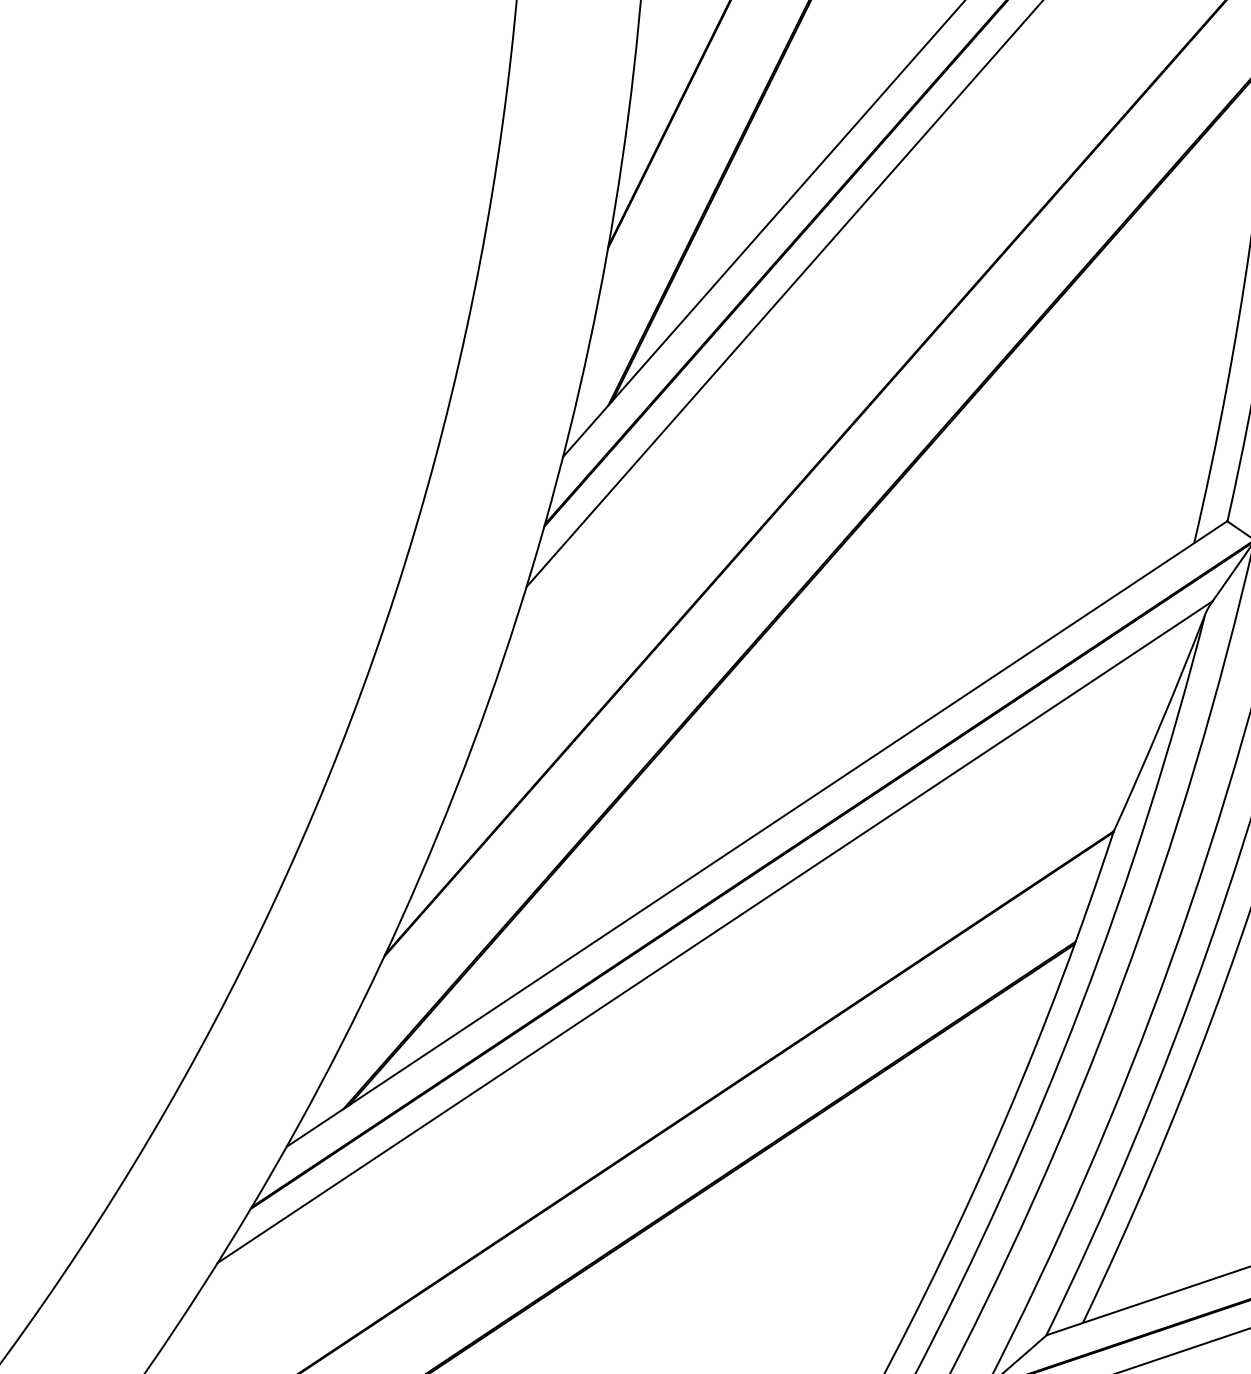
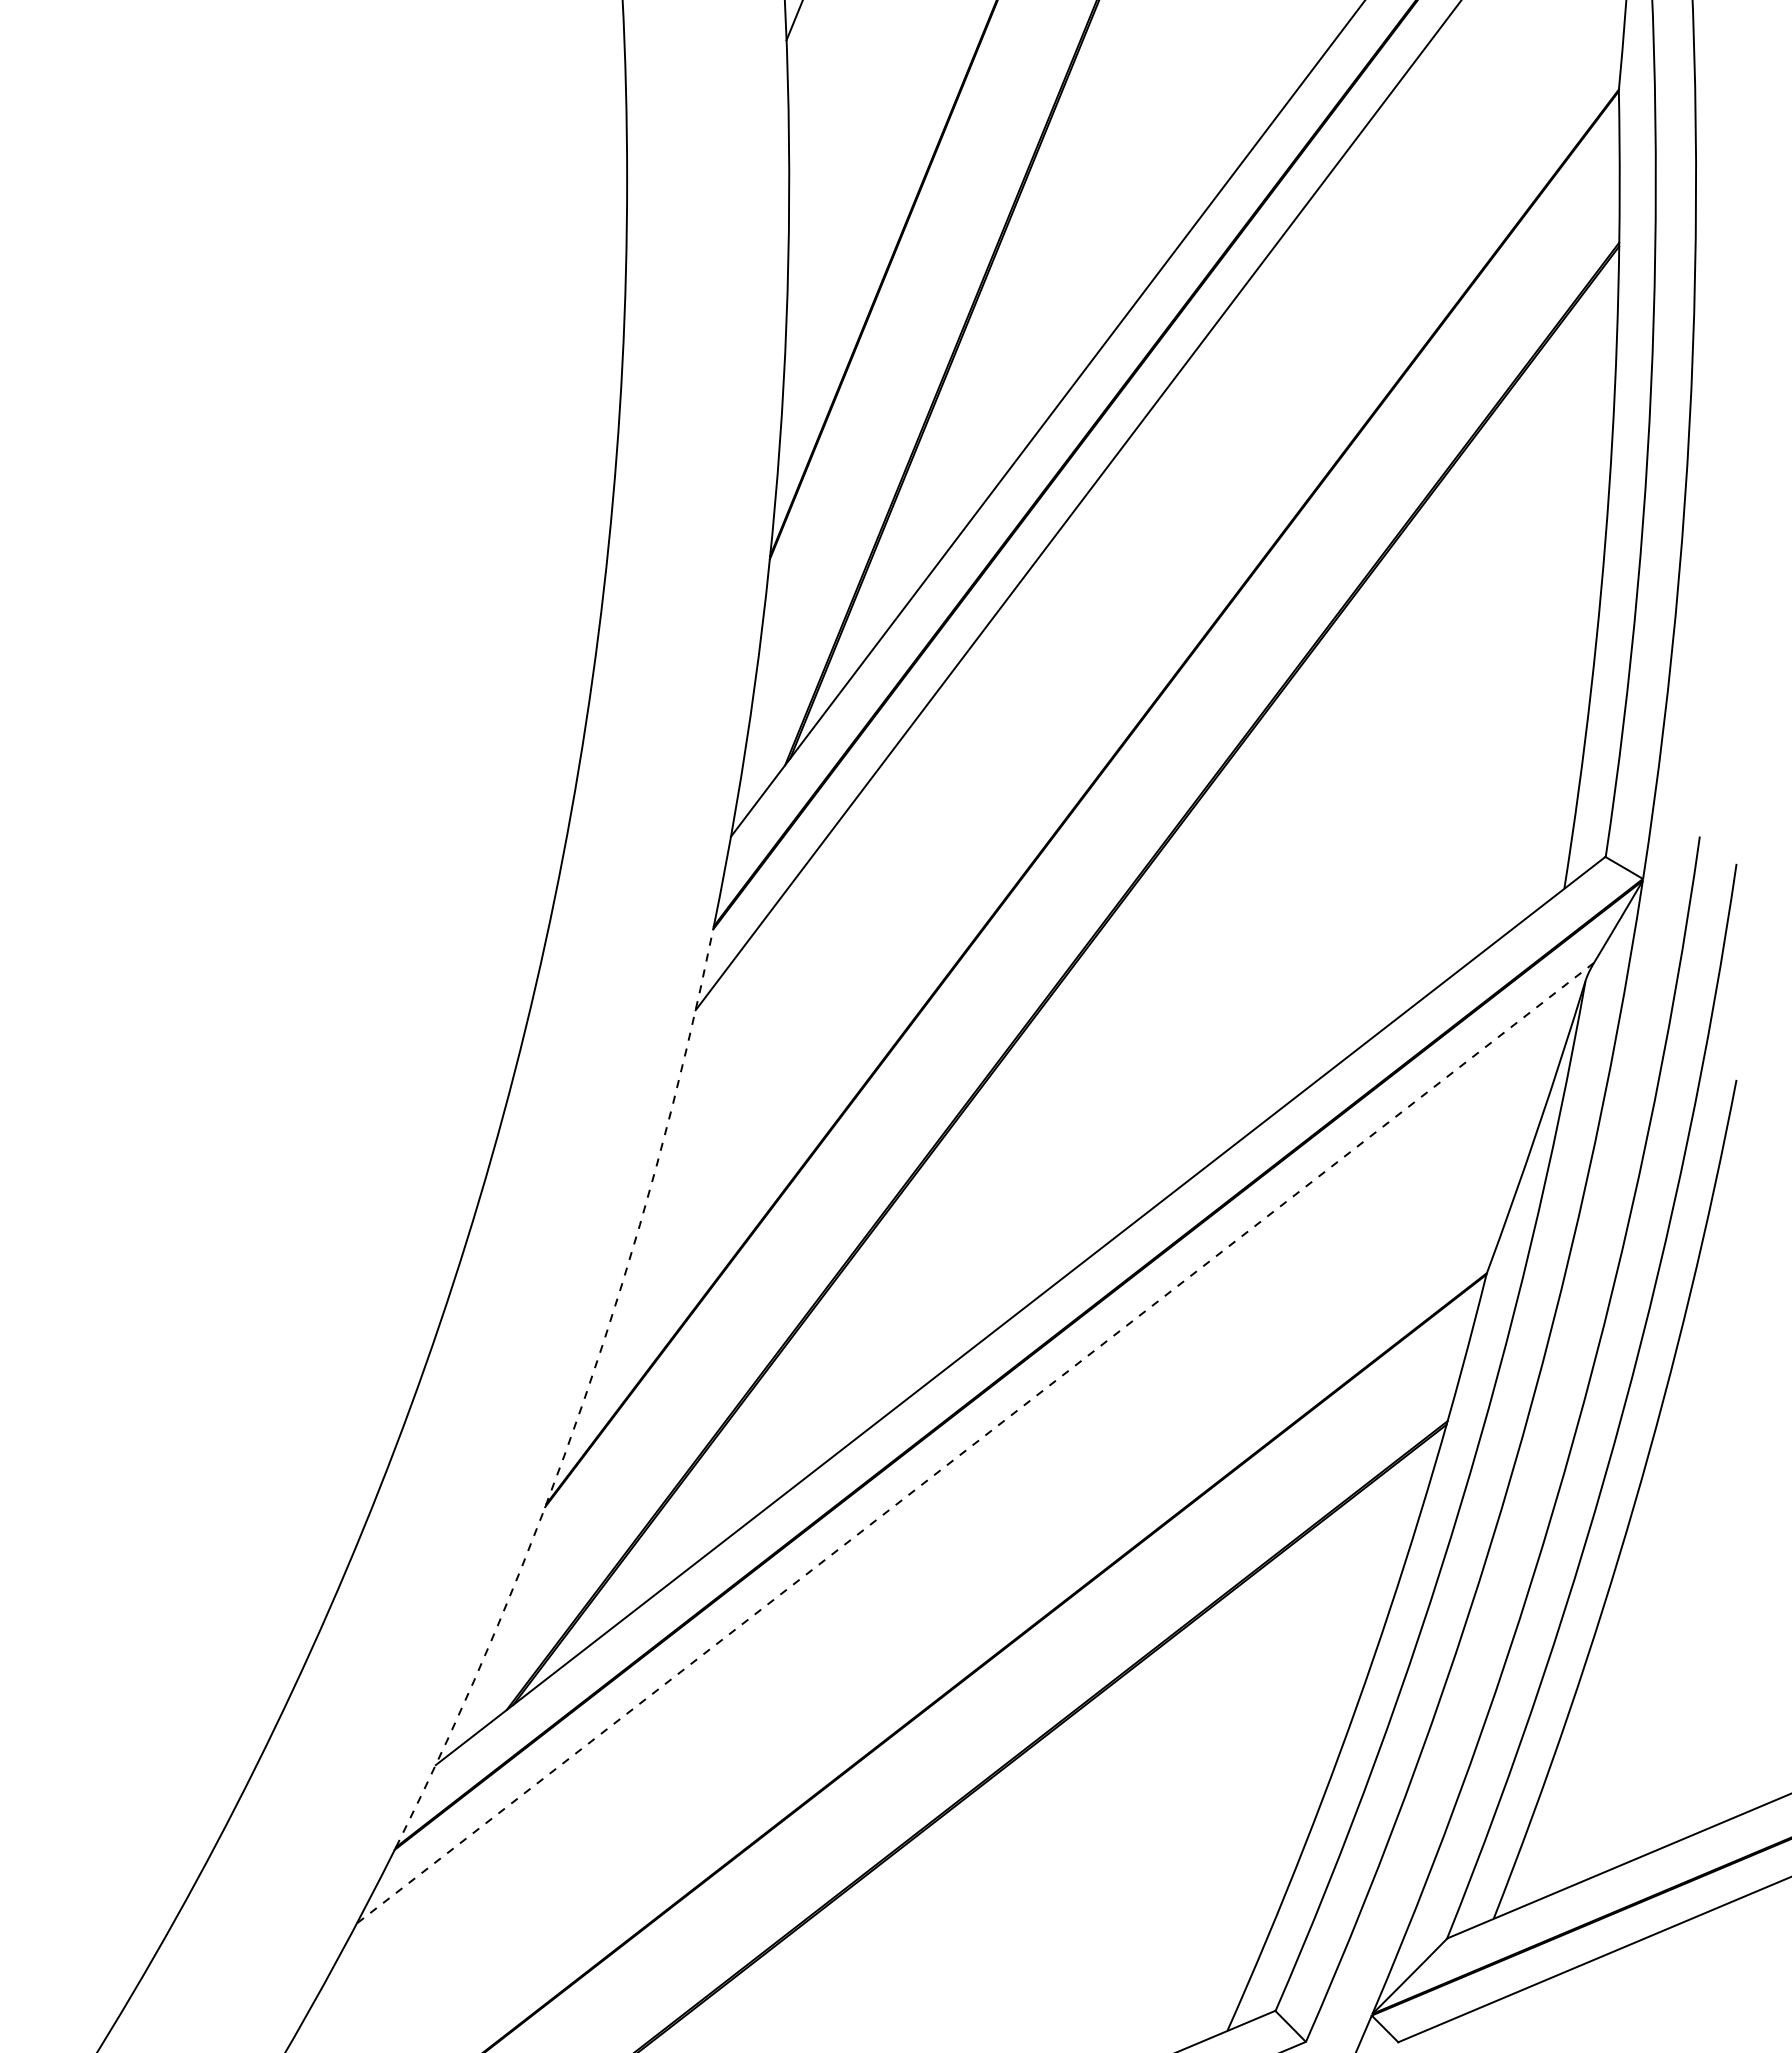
arc: (420, 876) -> (584, 1398), solid -> dashed
line: (715, 932) -> (975, 1443), solid -> dashed

